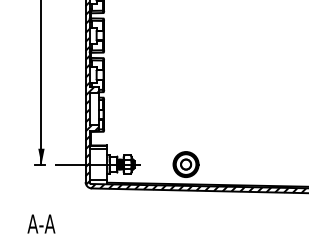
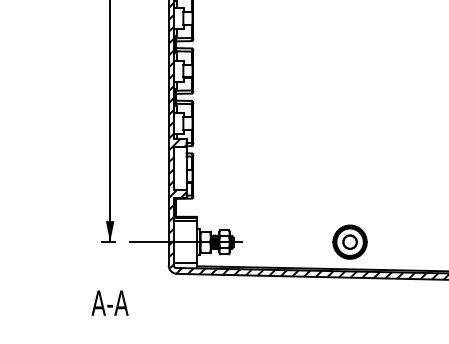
part: (185, 164) -> (349, 241), moved
text: (40, 223) -> (109, 302), moved

